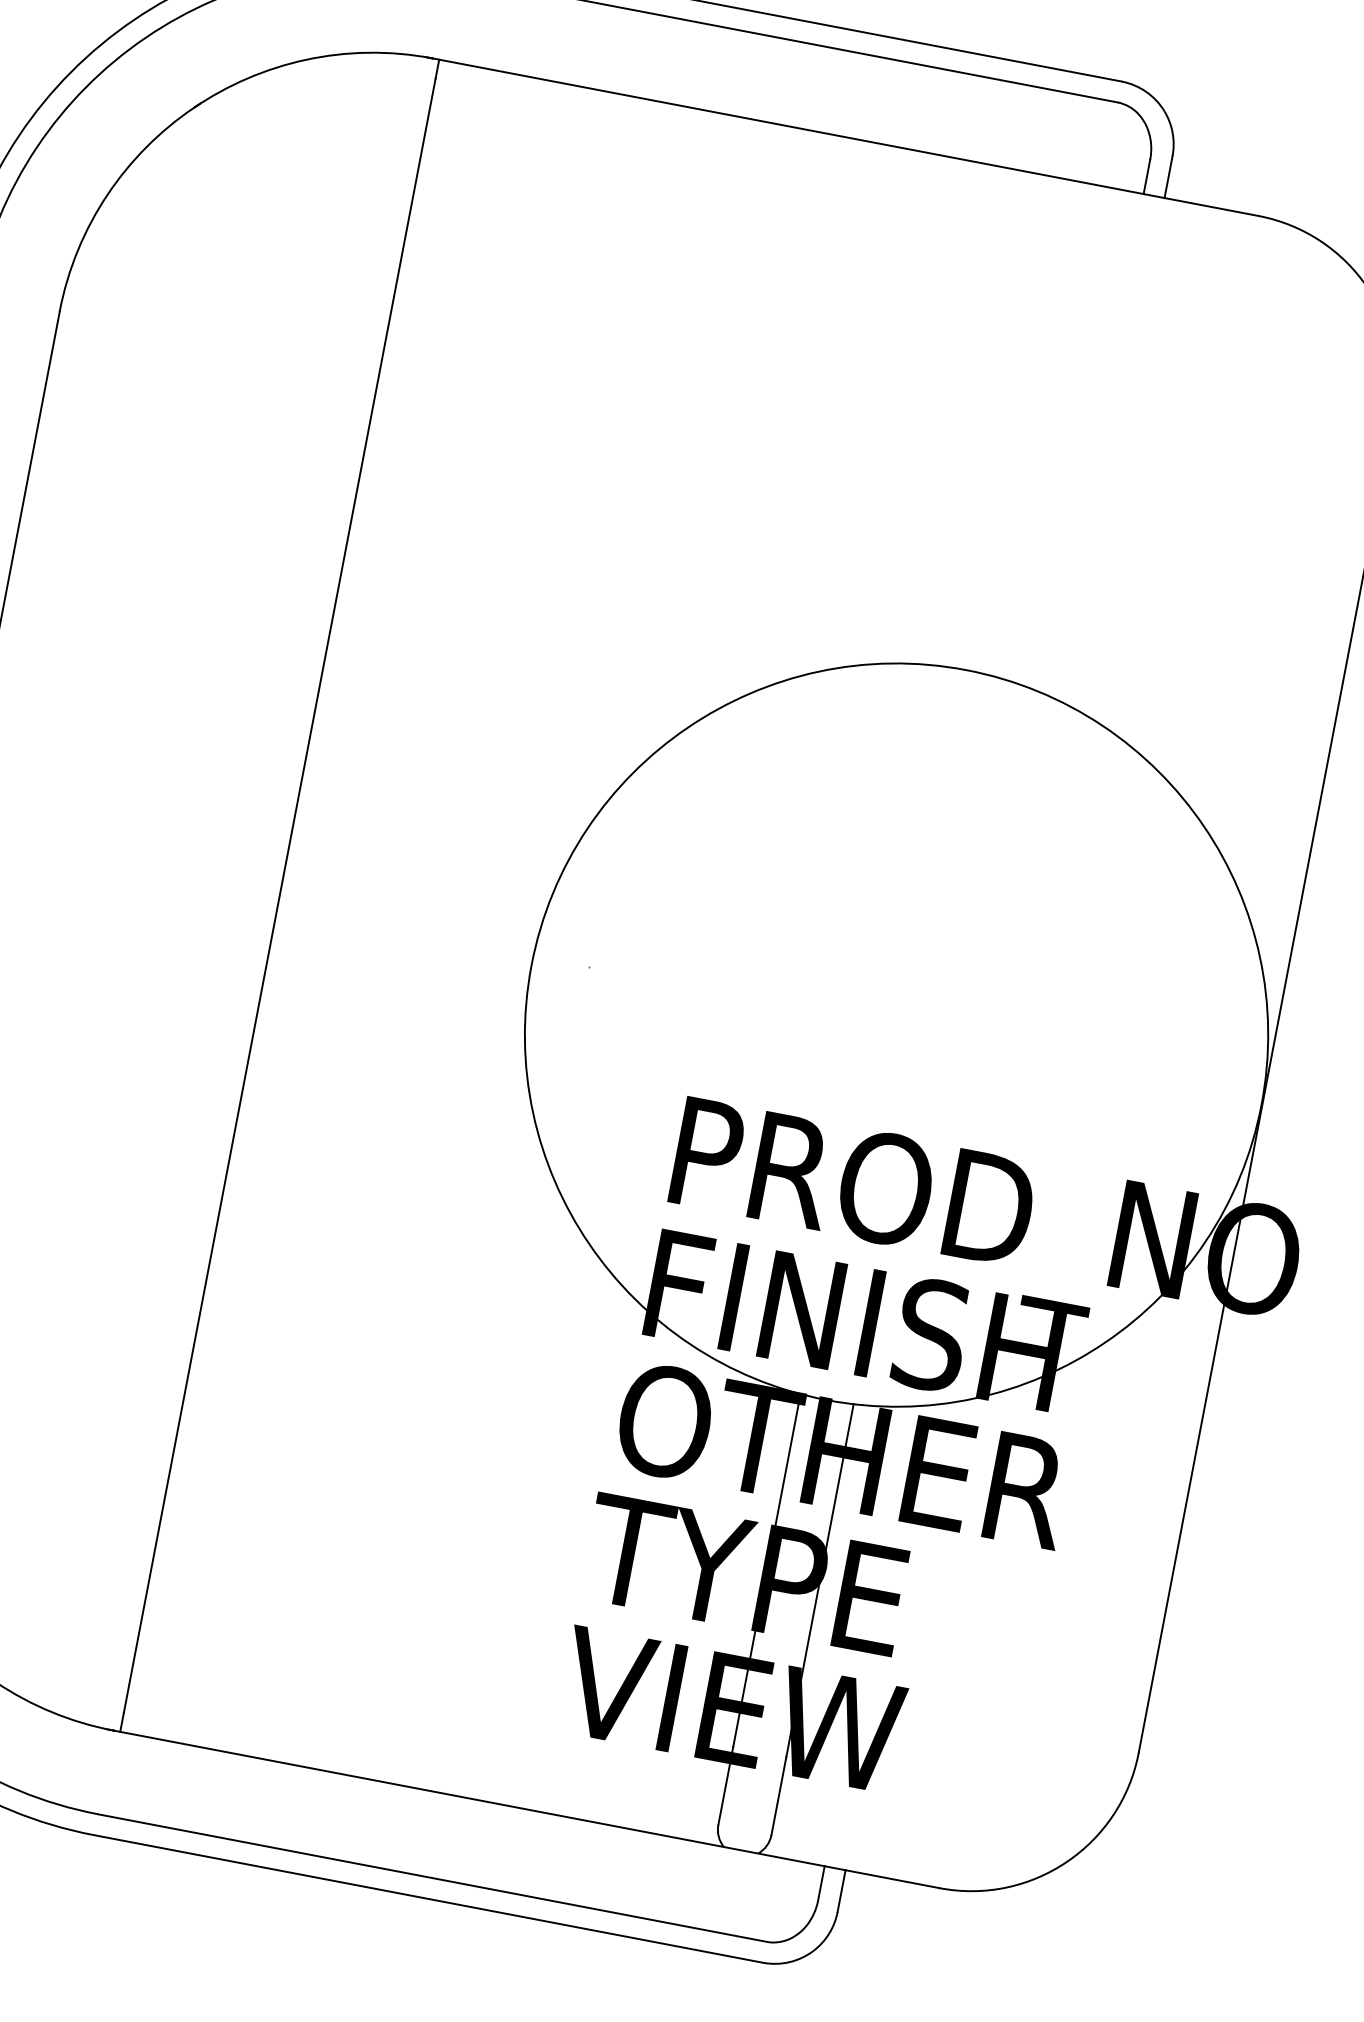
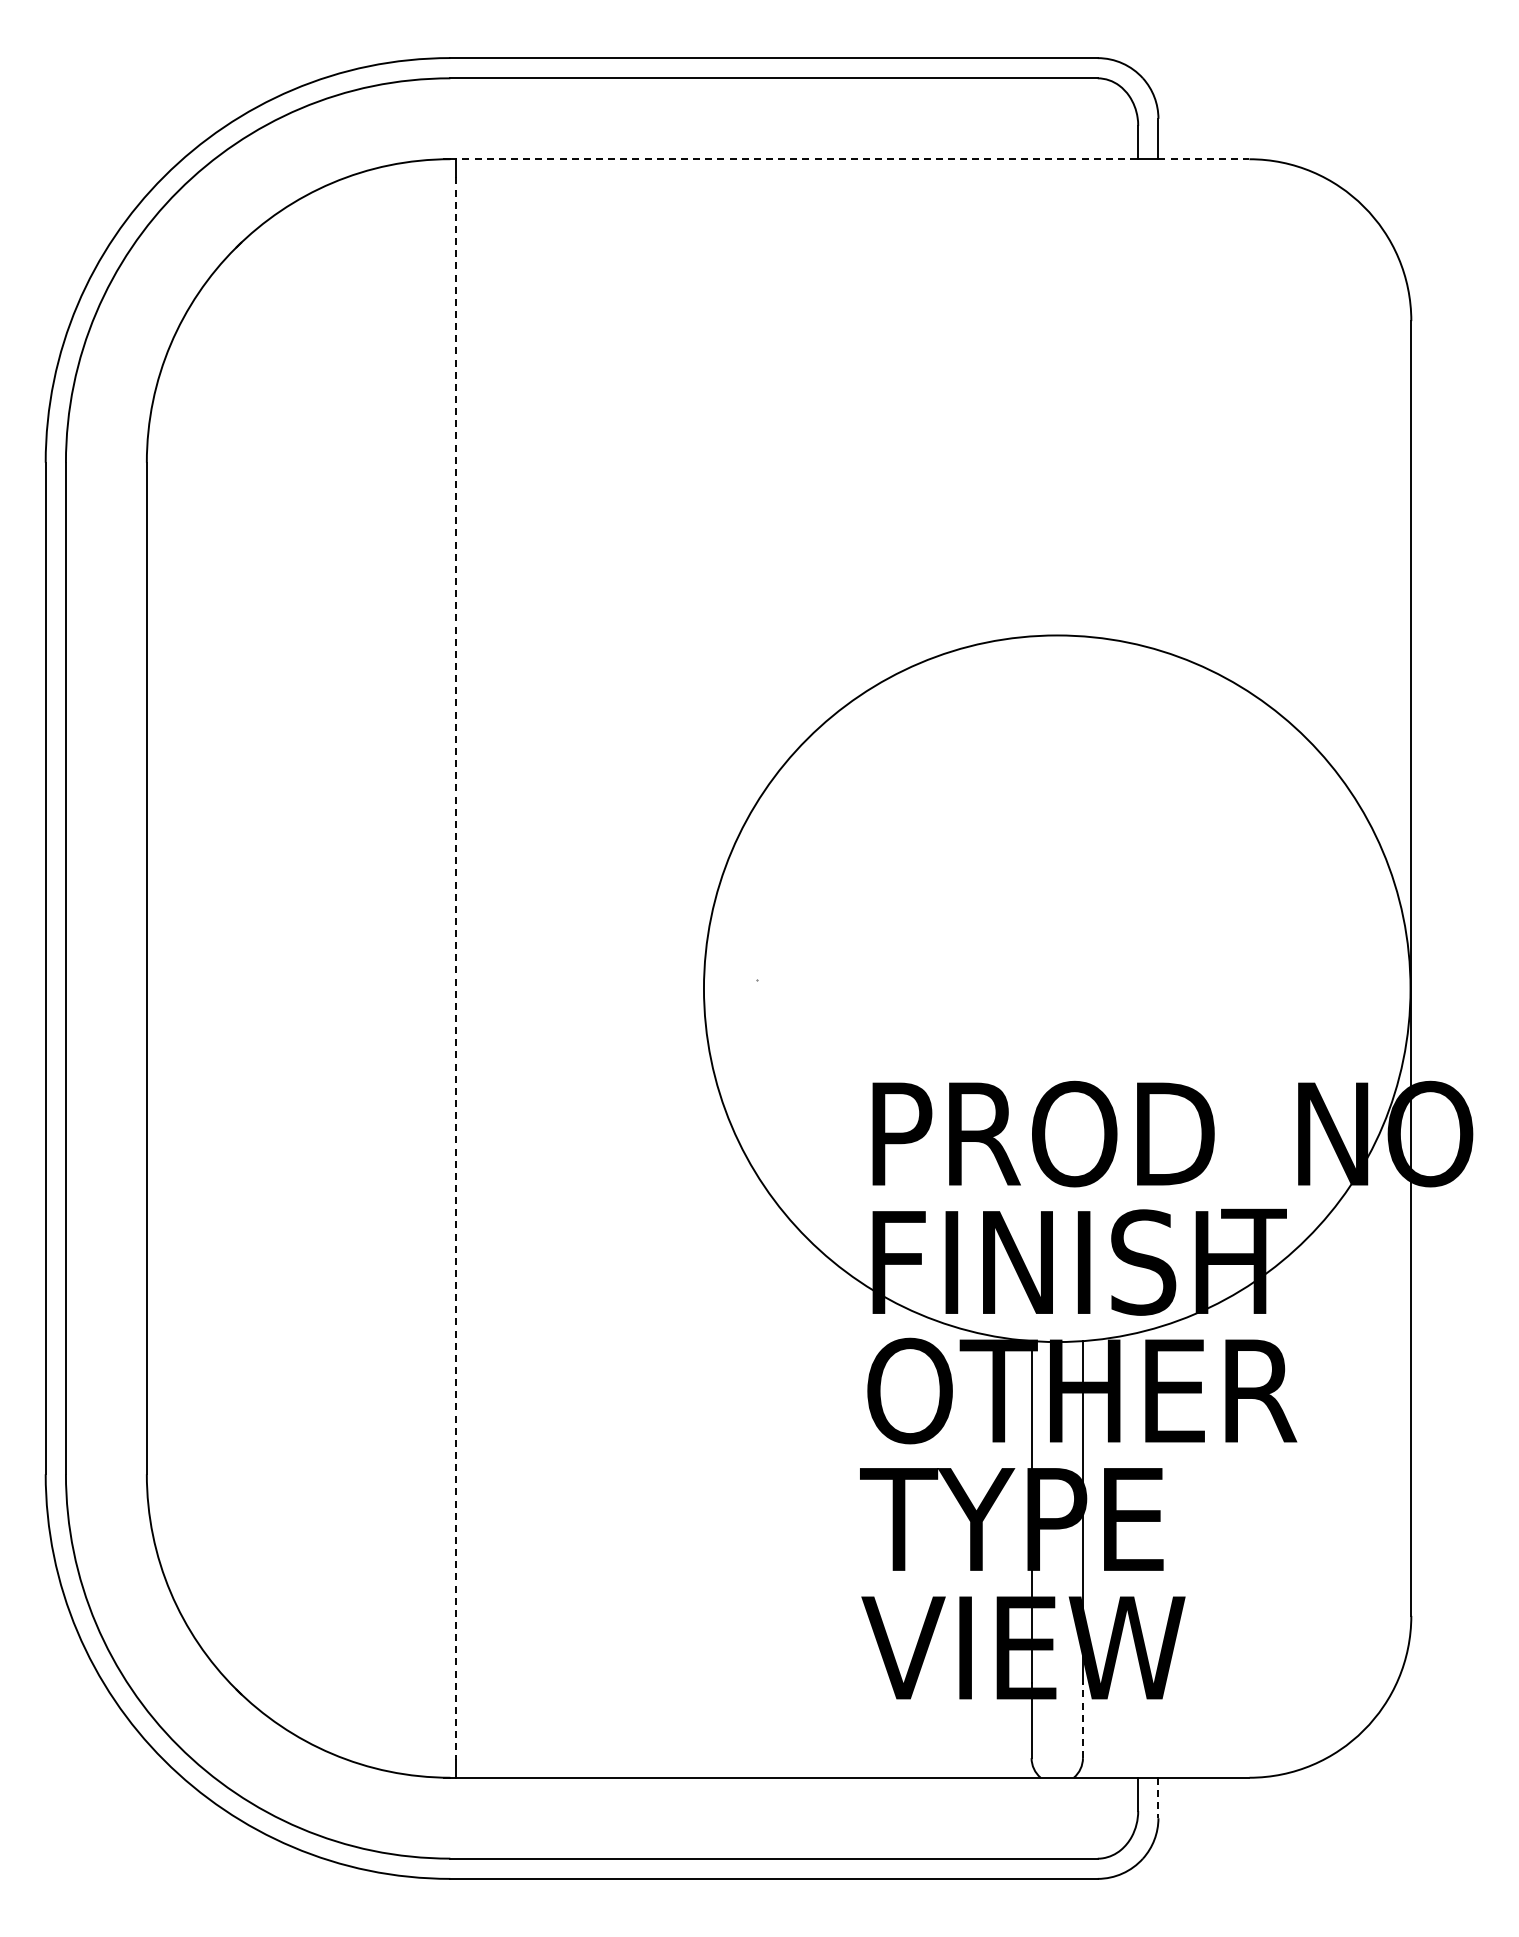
line: (788, 126) -> (794, 159), solid -> dashed
line: (1211, 207) -> (1203, 159), solid -> dashed
line: (279, 896) -> (456, 969), solid -> dashed
line: (778, 1796) -> (1082, 1720), solid -> dashed
line: (841, 1891) -> (1158, 1798), solid -> dashed

